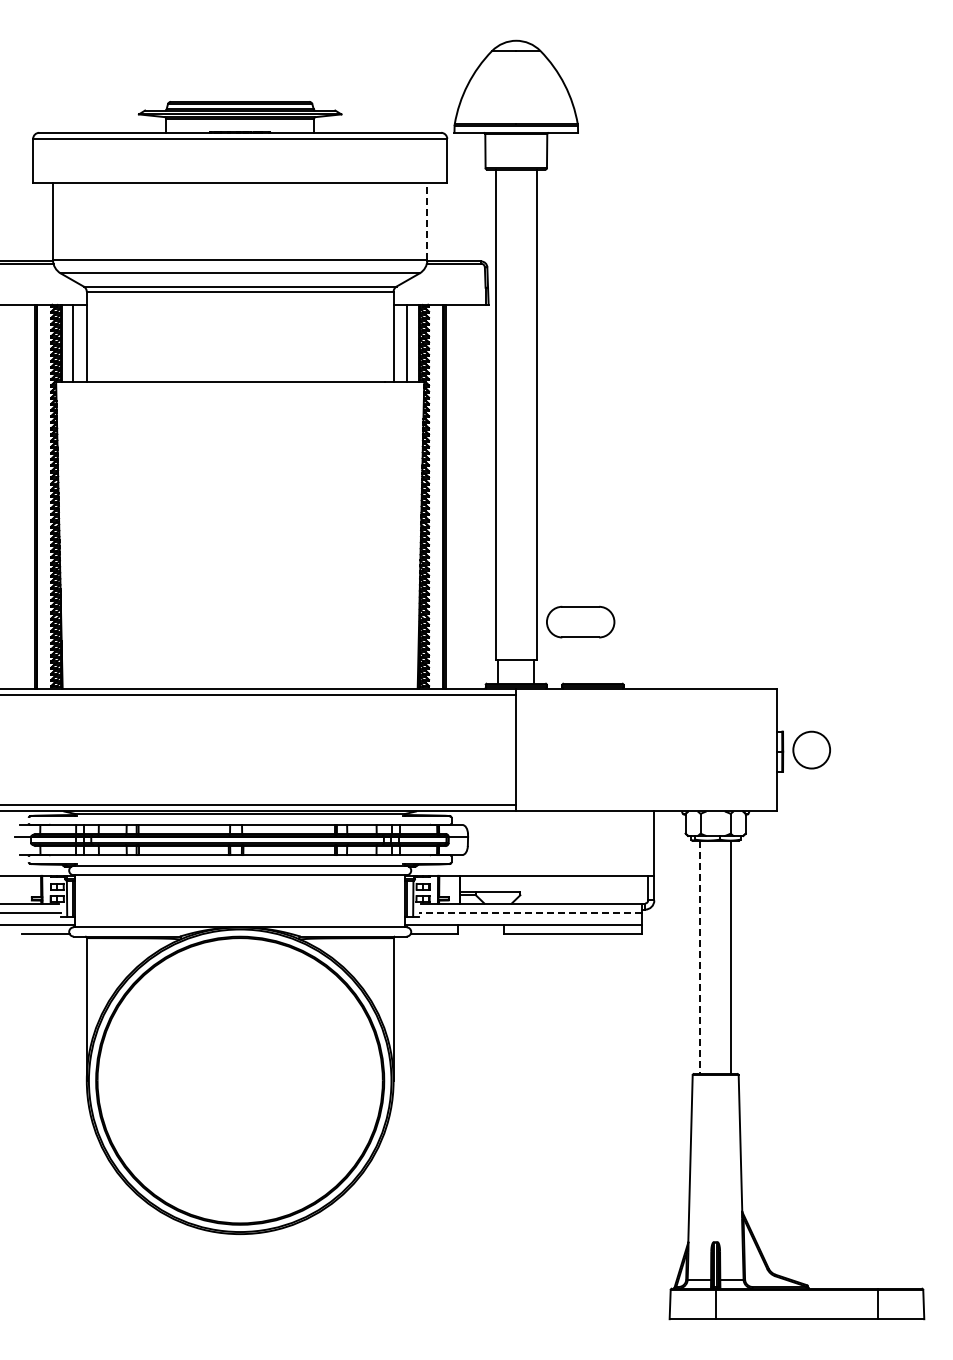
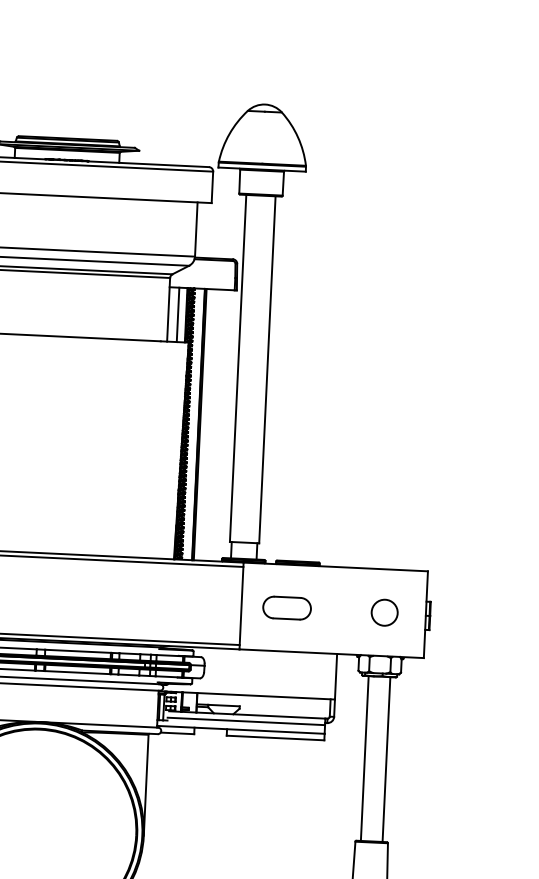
line: (427, 221) -> (196, 229), dashed -> solid
part: (580, 621) -> (286, 607), moved
circle: (811, 749) -> (384, 612), moved
line: (530, 912) -> (246, 721), dashed -> solid
line: (700, 957) -> (364, 758), dashed -> solid

